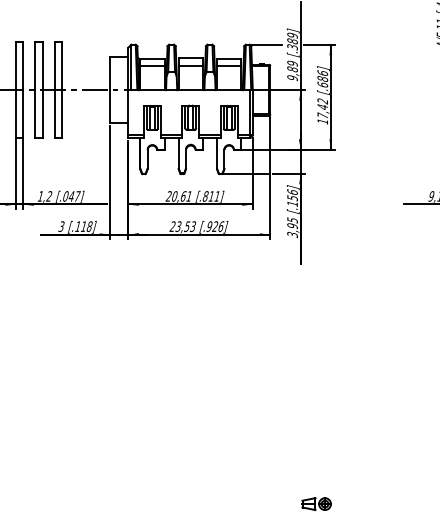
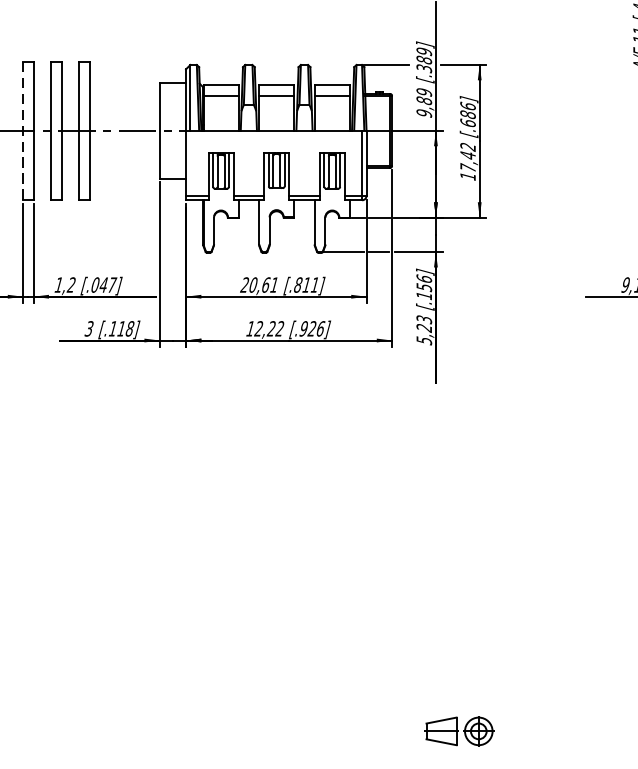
line: (16, 90) -> (23, 131), solid -> dashed
text: (182, 226) -> (264, 328), 23,53 -> 12,22
text: (292, 226) -> (424, 328), 3,95 -> 5,23
part: (316, 503) -> (458, 730), size x1.6

